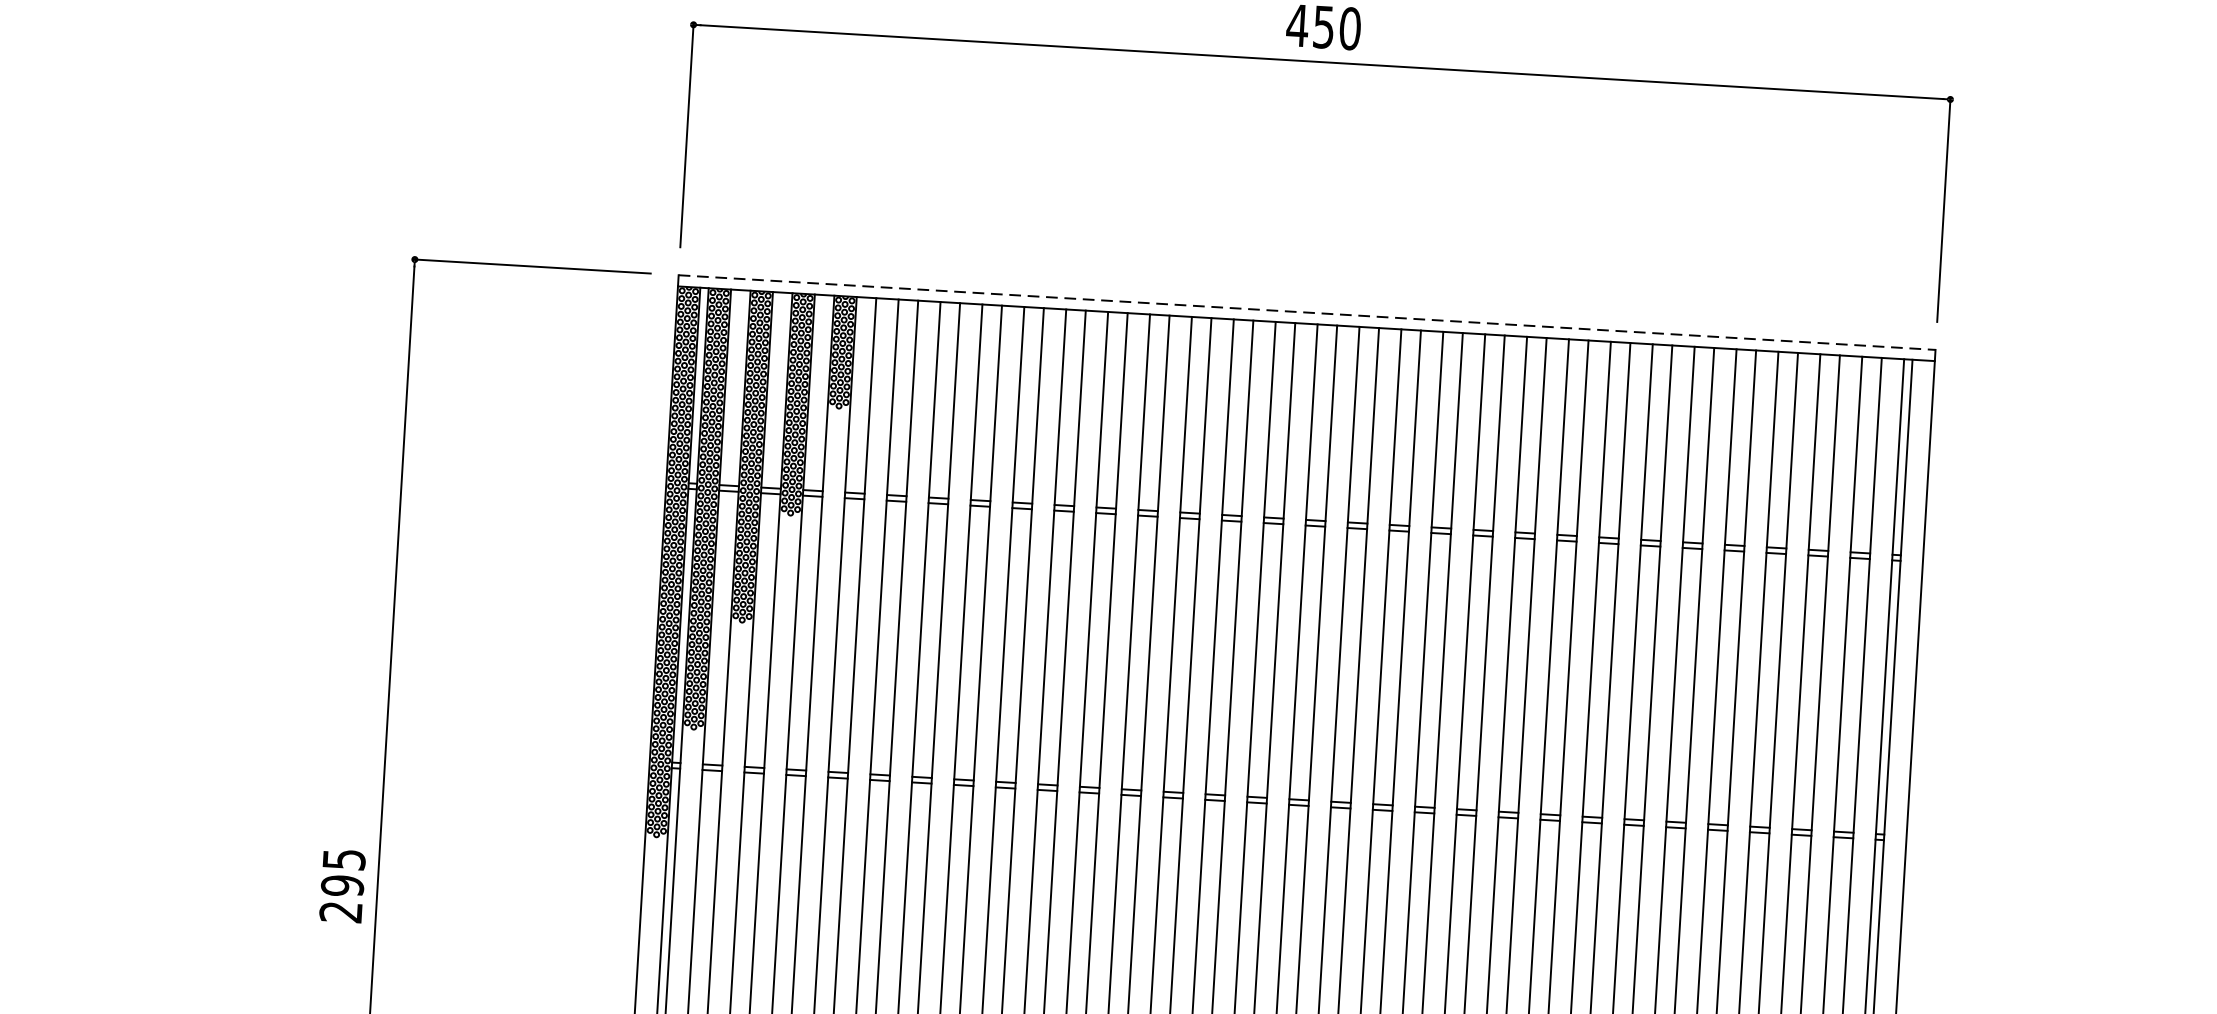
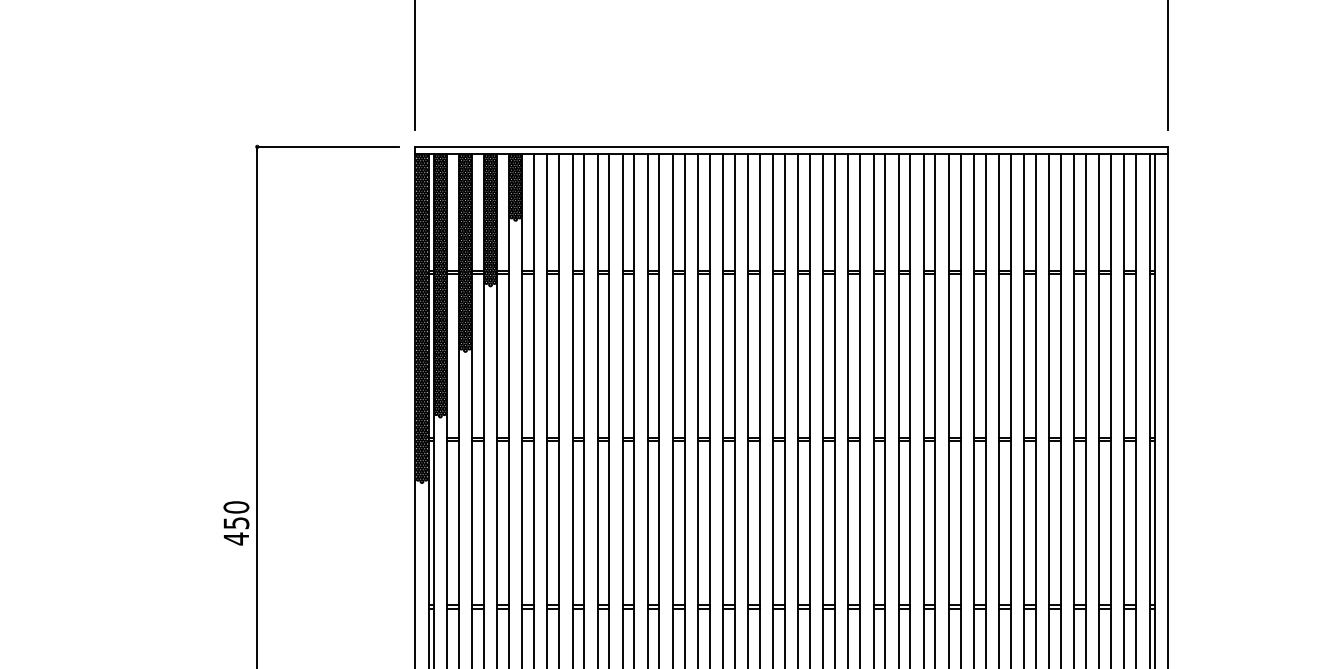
line: (1308, 312) -> (792, 146), dashed -> solid
text: (342, 886) -> (236, 523), 295 -> 450

